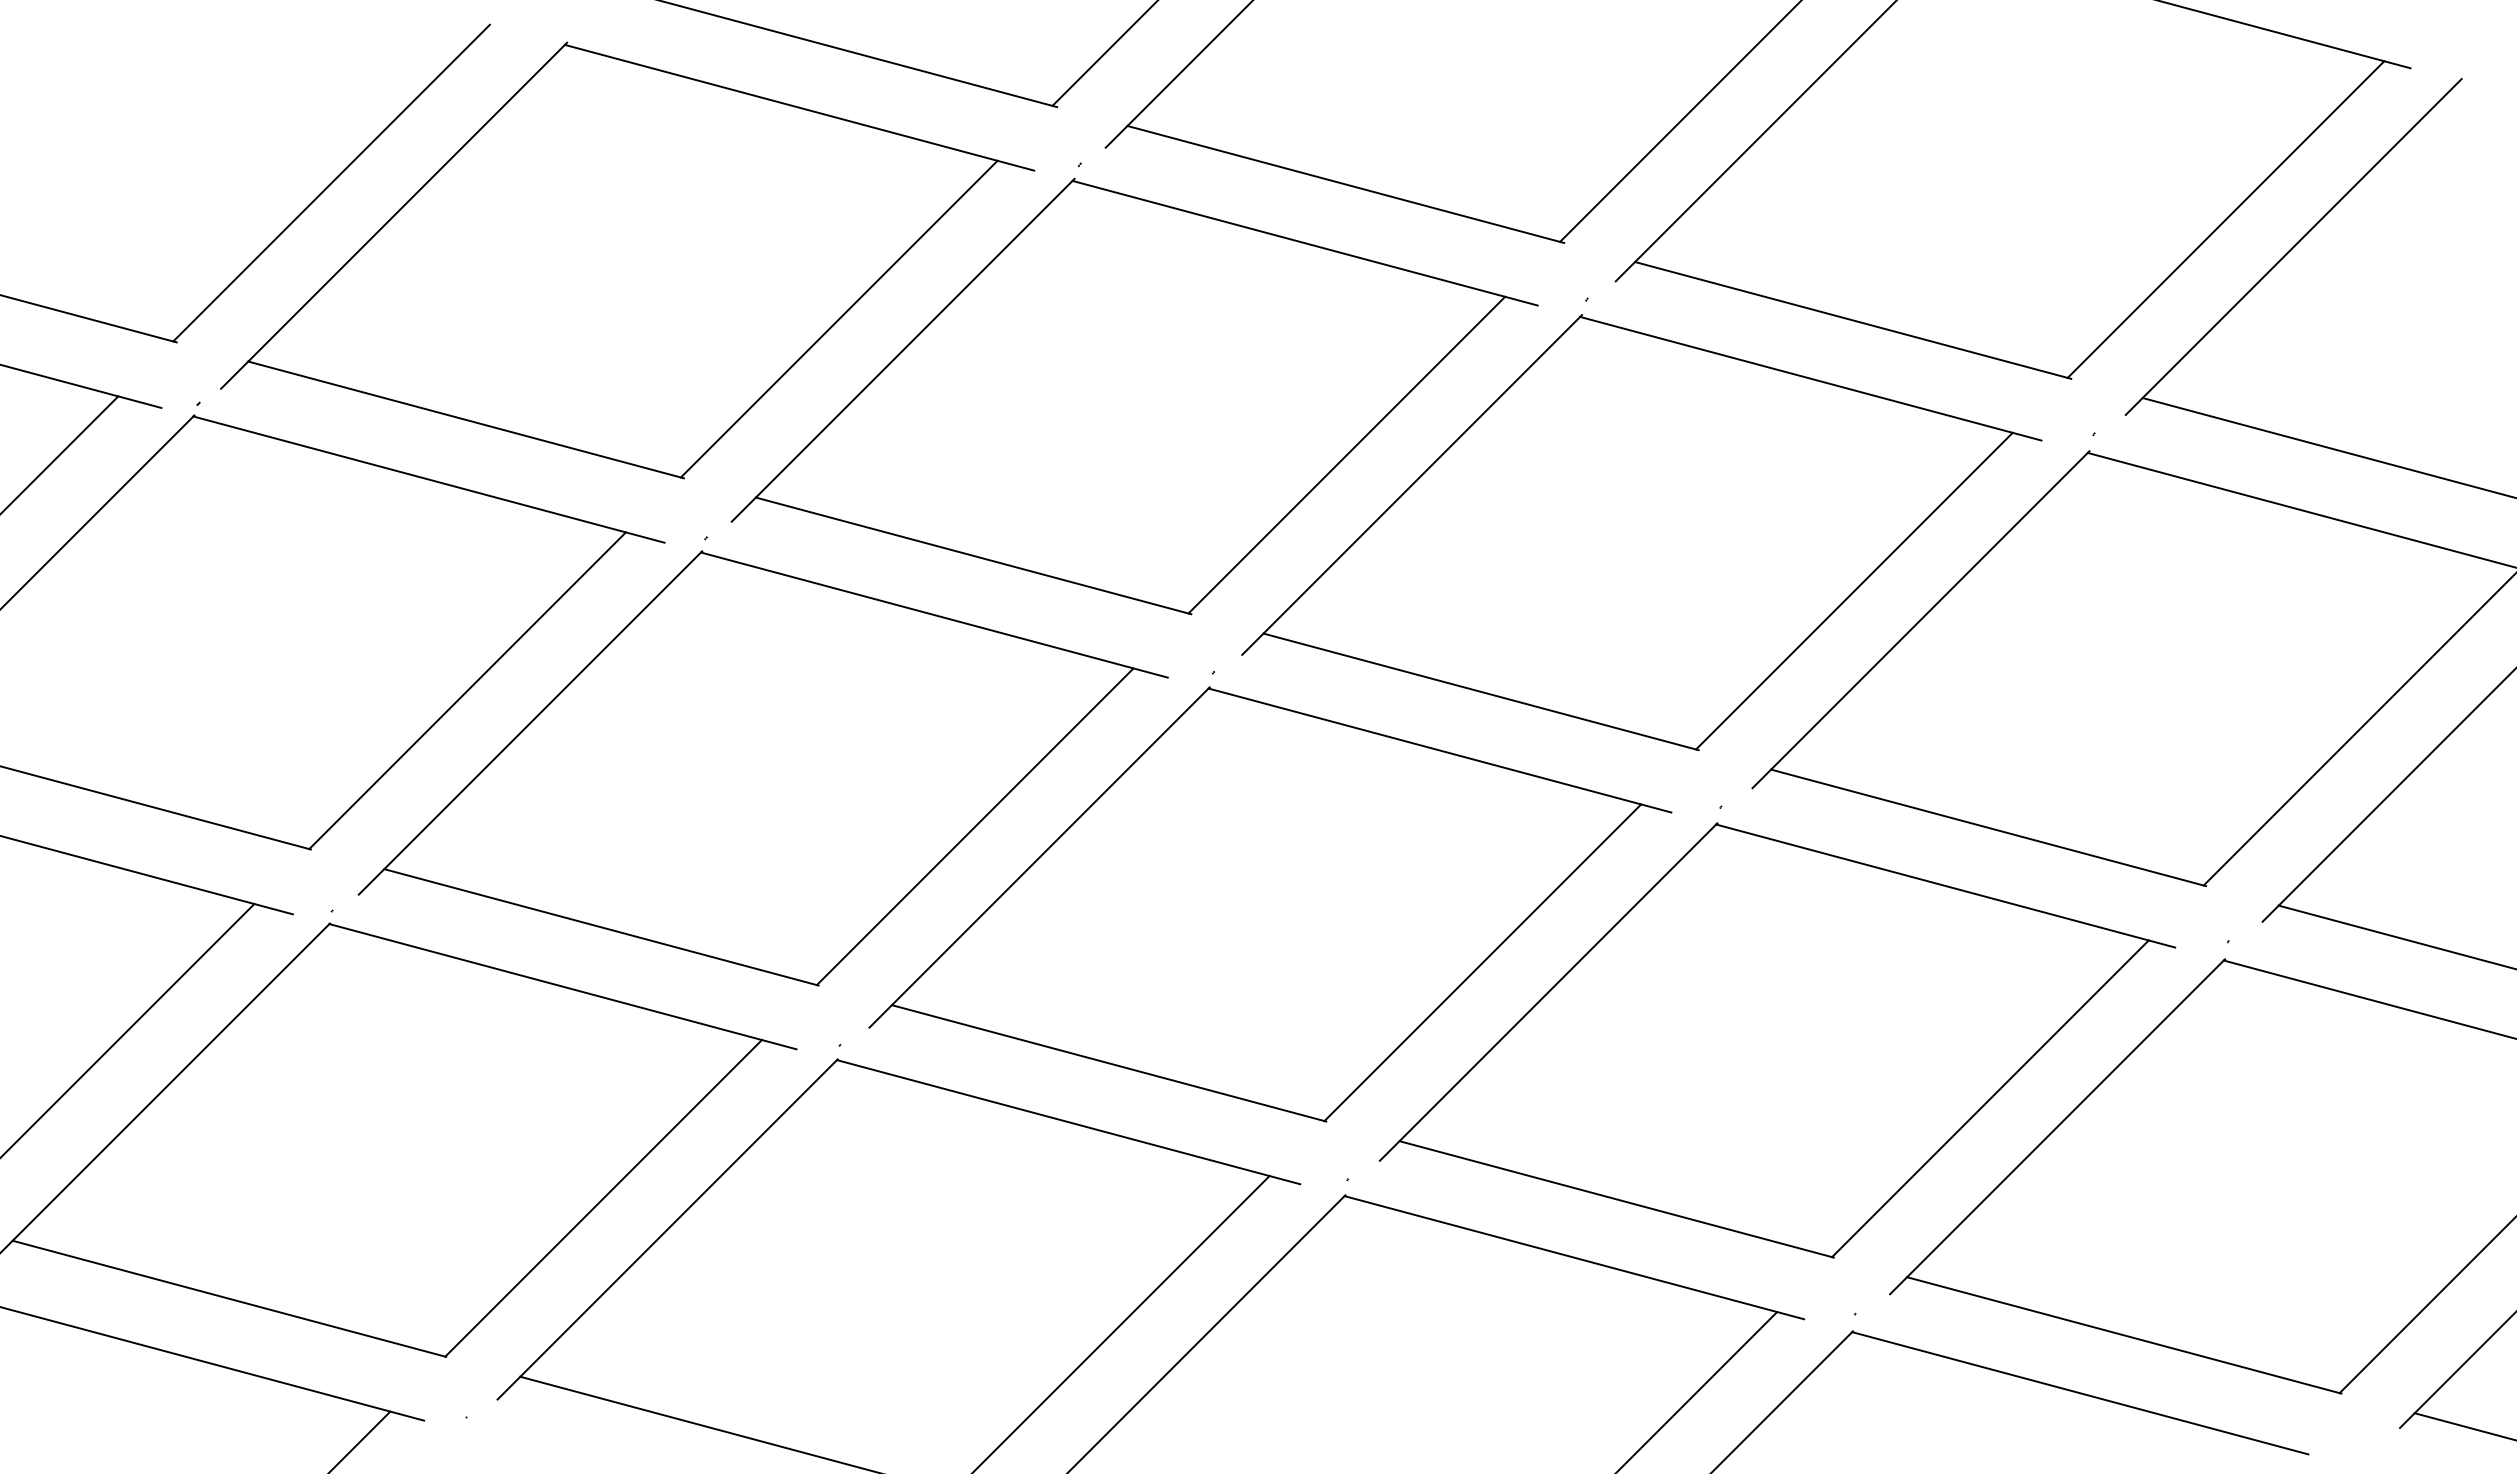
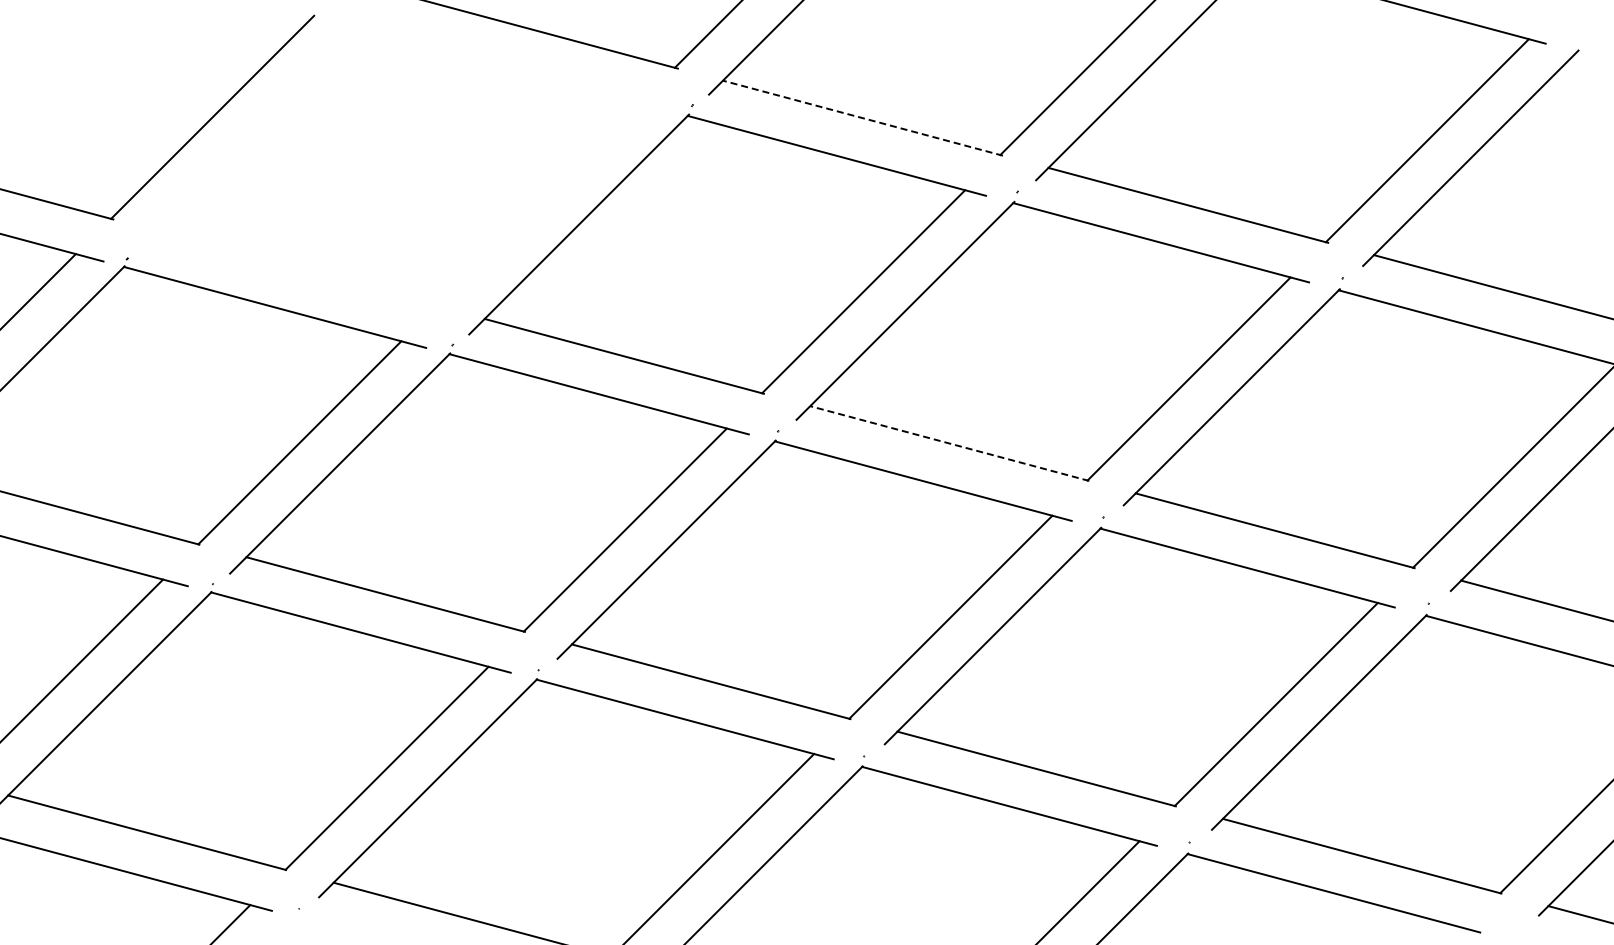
line: (1345, 184) -> (862, 118), solid -> dashed
part: (627, 259) -> (402, 166), removed
line: (1480, 691) -> (949, 443), solid -> dashed

